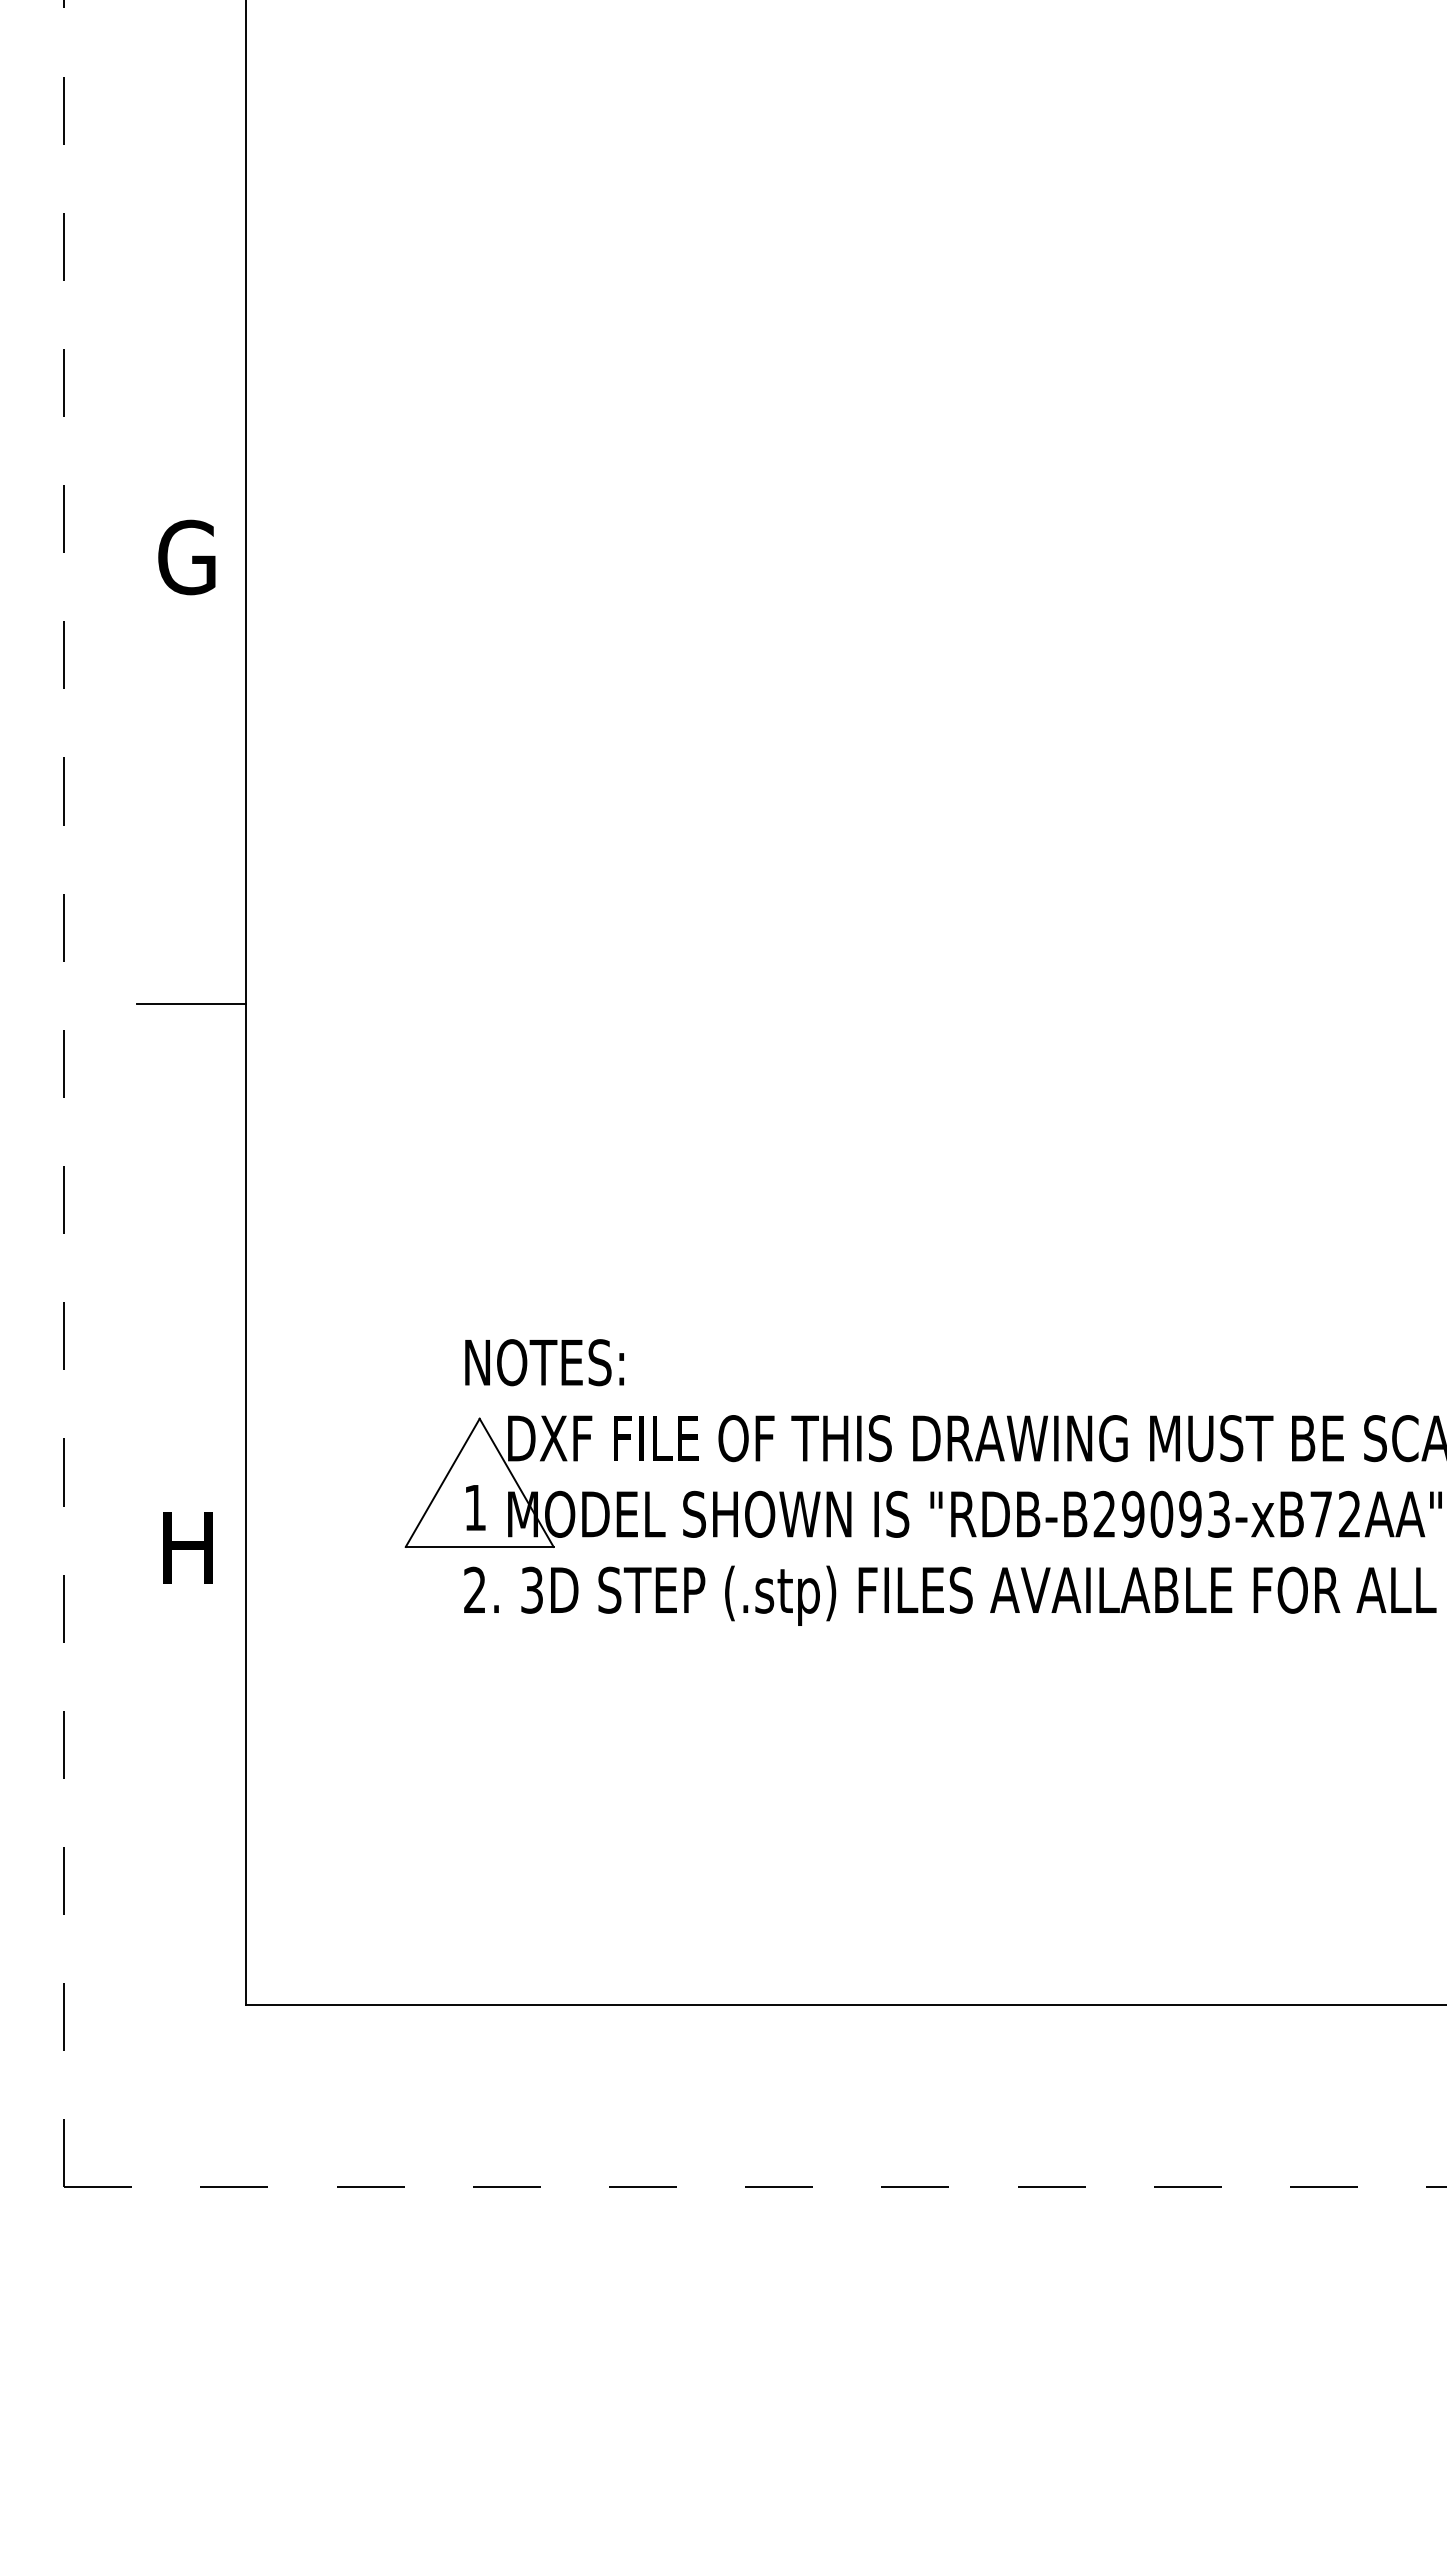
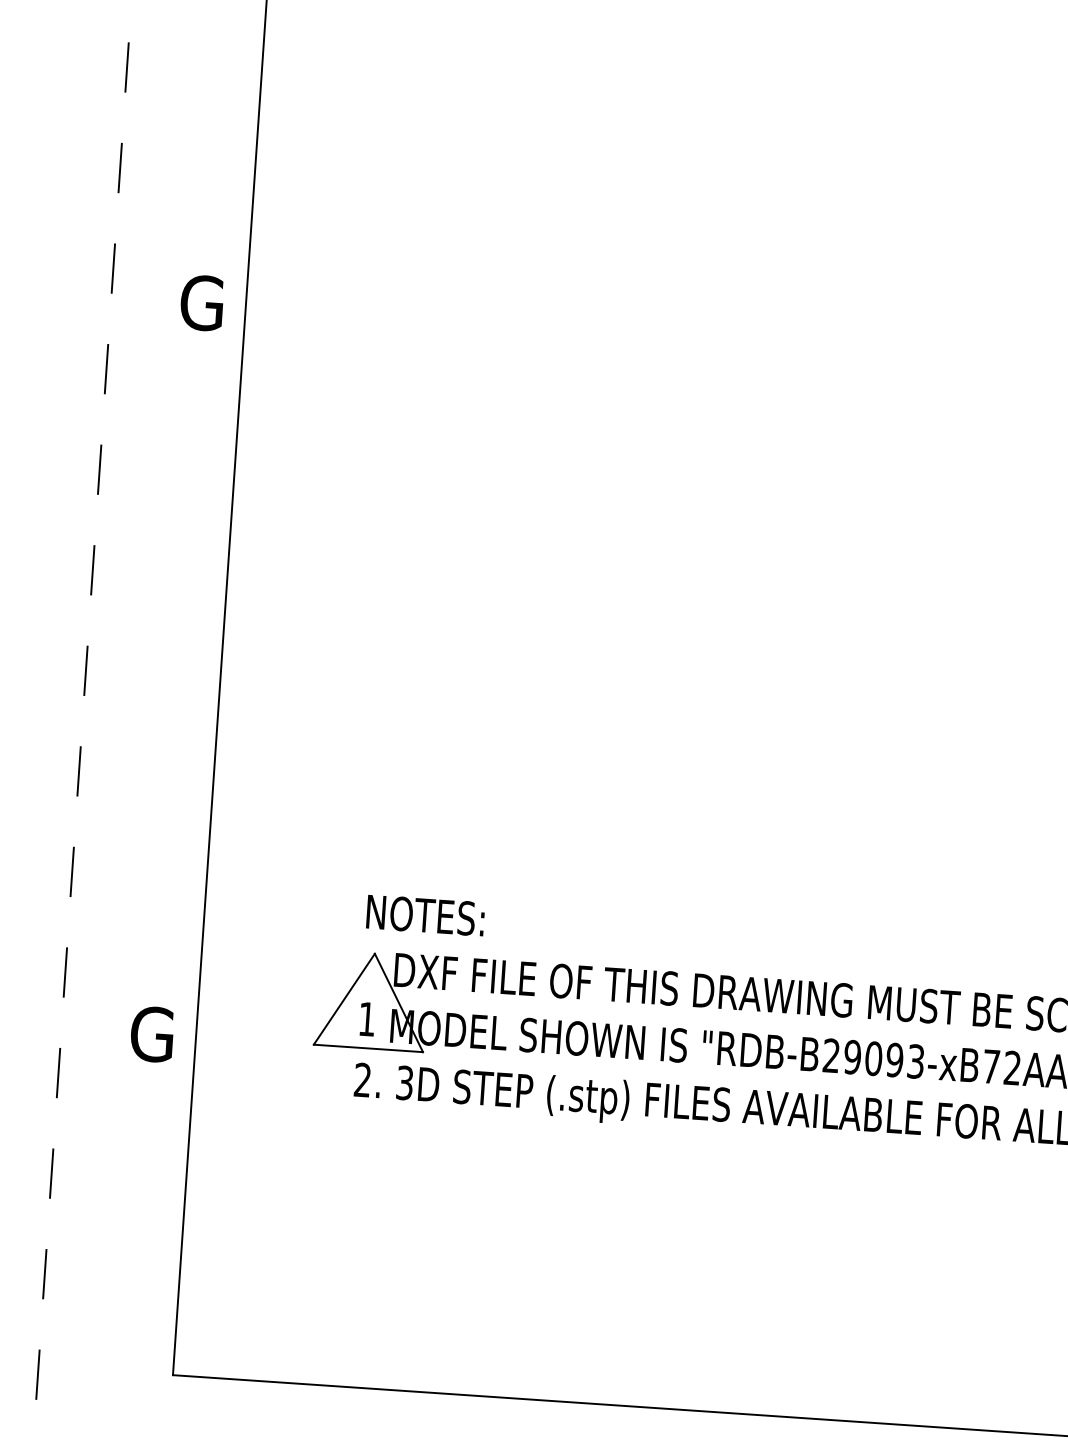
line: (191, 1004) -> (182, 633), removed
text: (186, 1547) -> (151, 1034), H -> G

